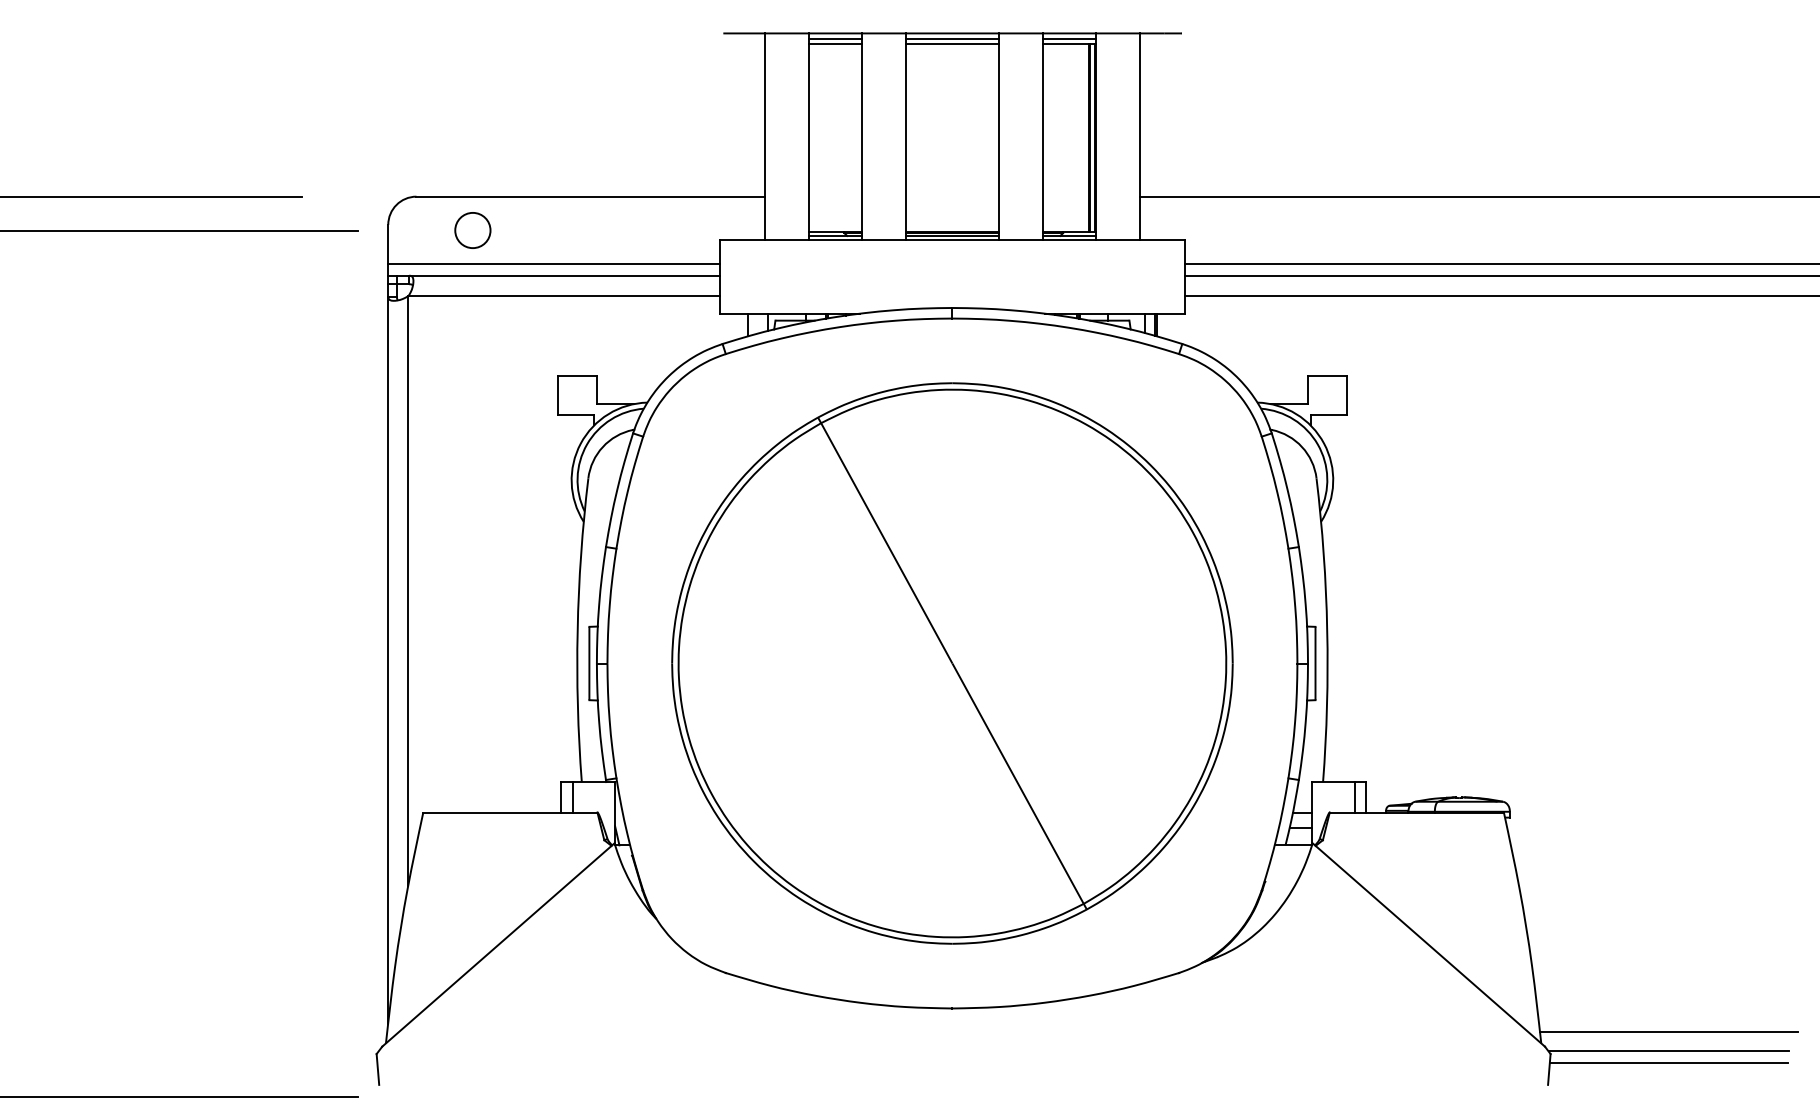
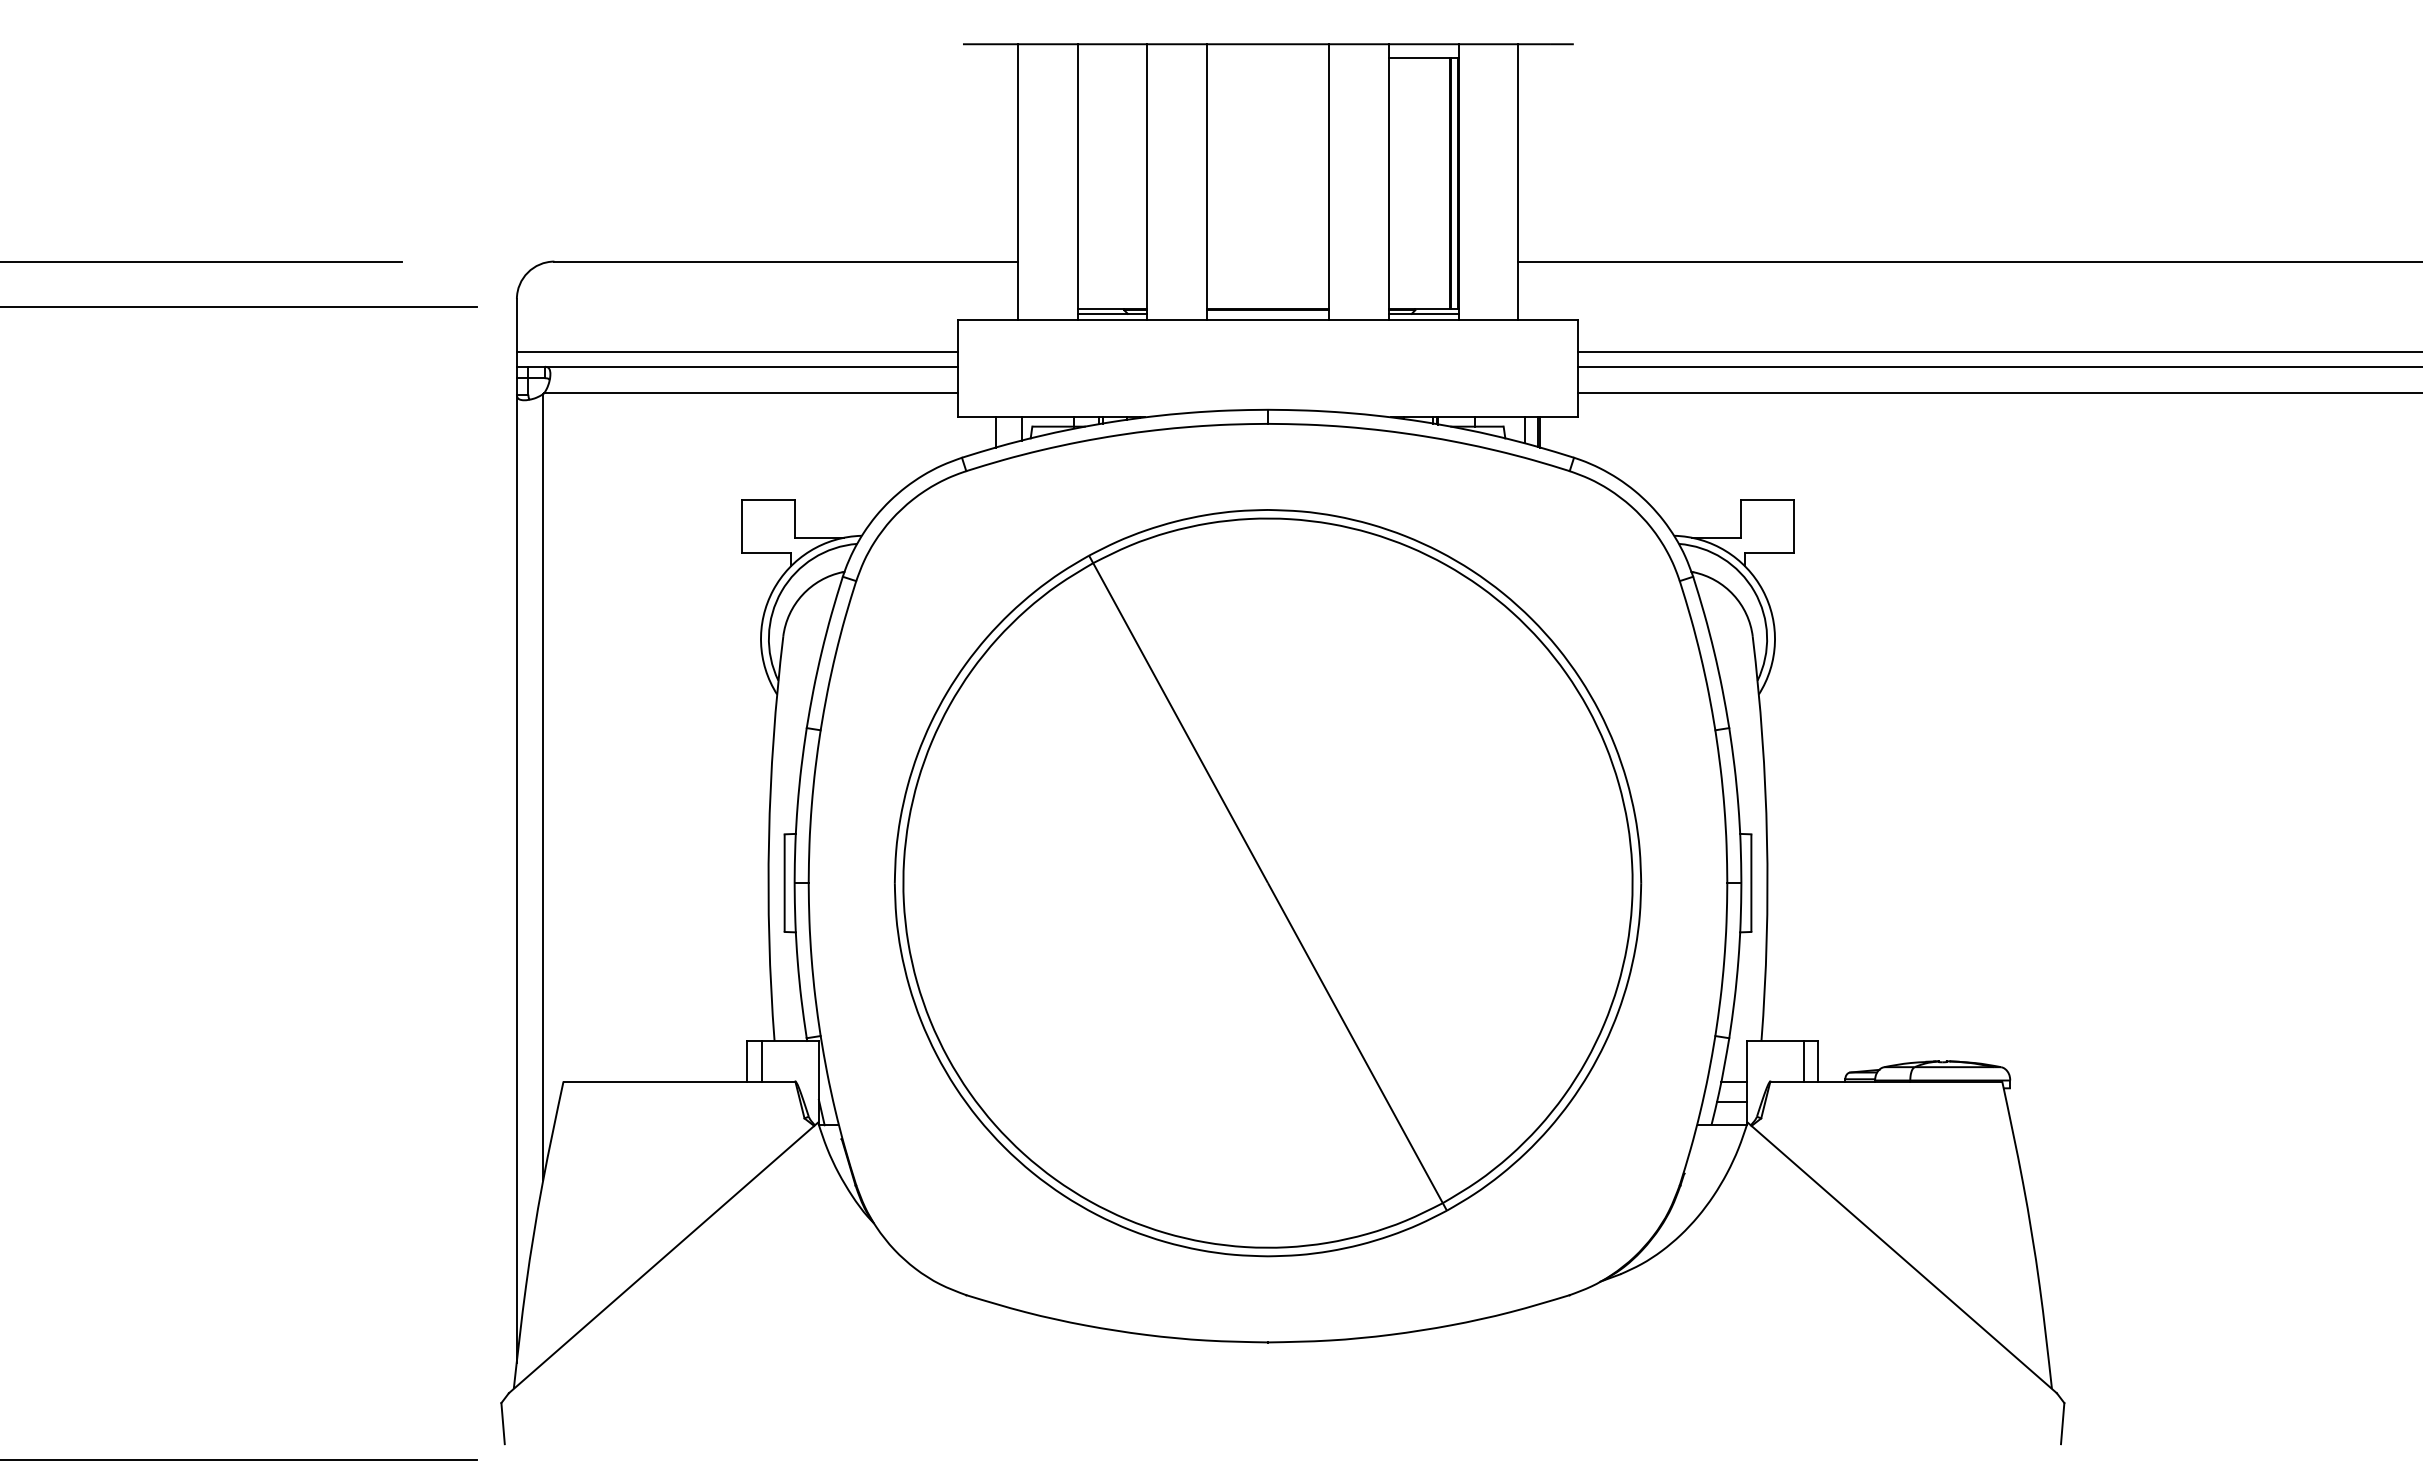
line: (834, 38) -> (1111, 51), removed
line: (952, 38) -> (1267, 51), removed
line: (1069, 38) -> (1423, 51), removed
line: (834, 43) -> (1111, 57), removed
line: (952, 43) -> (1267, 57), removed
circle: (472, 230) -> (629, 306), removed
line: (952, 235) -> (1267, 313), removed
line: (1668, 1031) -> (2221, 1373), removed
line: (1668, 1051) -> (2221, 1399), removed
line: (1668, 1062) -> (2221, 1414), removed

